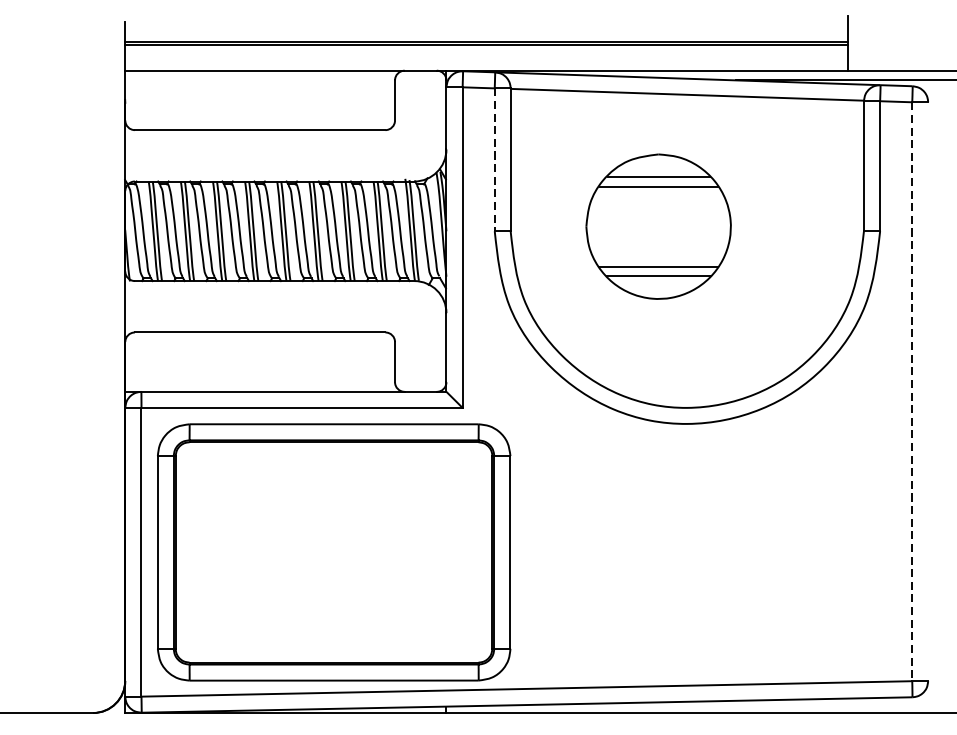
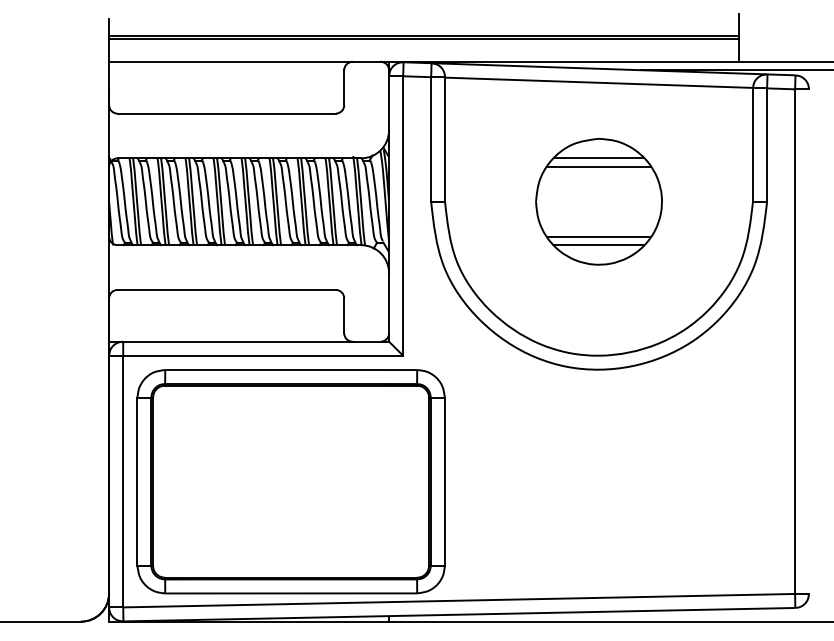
line: (495, 159) -> (431, 139), dashed -> solid
part: (658, 226) -> (598, 201), moved
line: (912, 392) -> (795, 342), dashed -> solid

